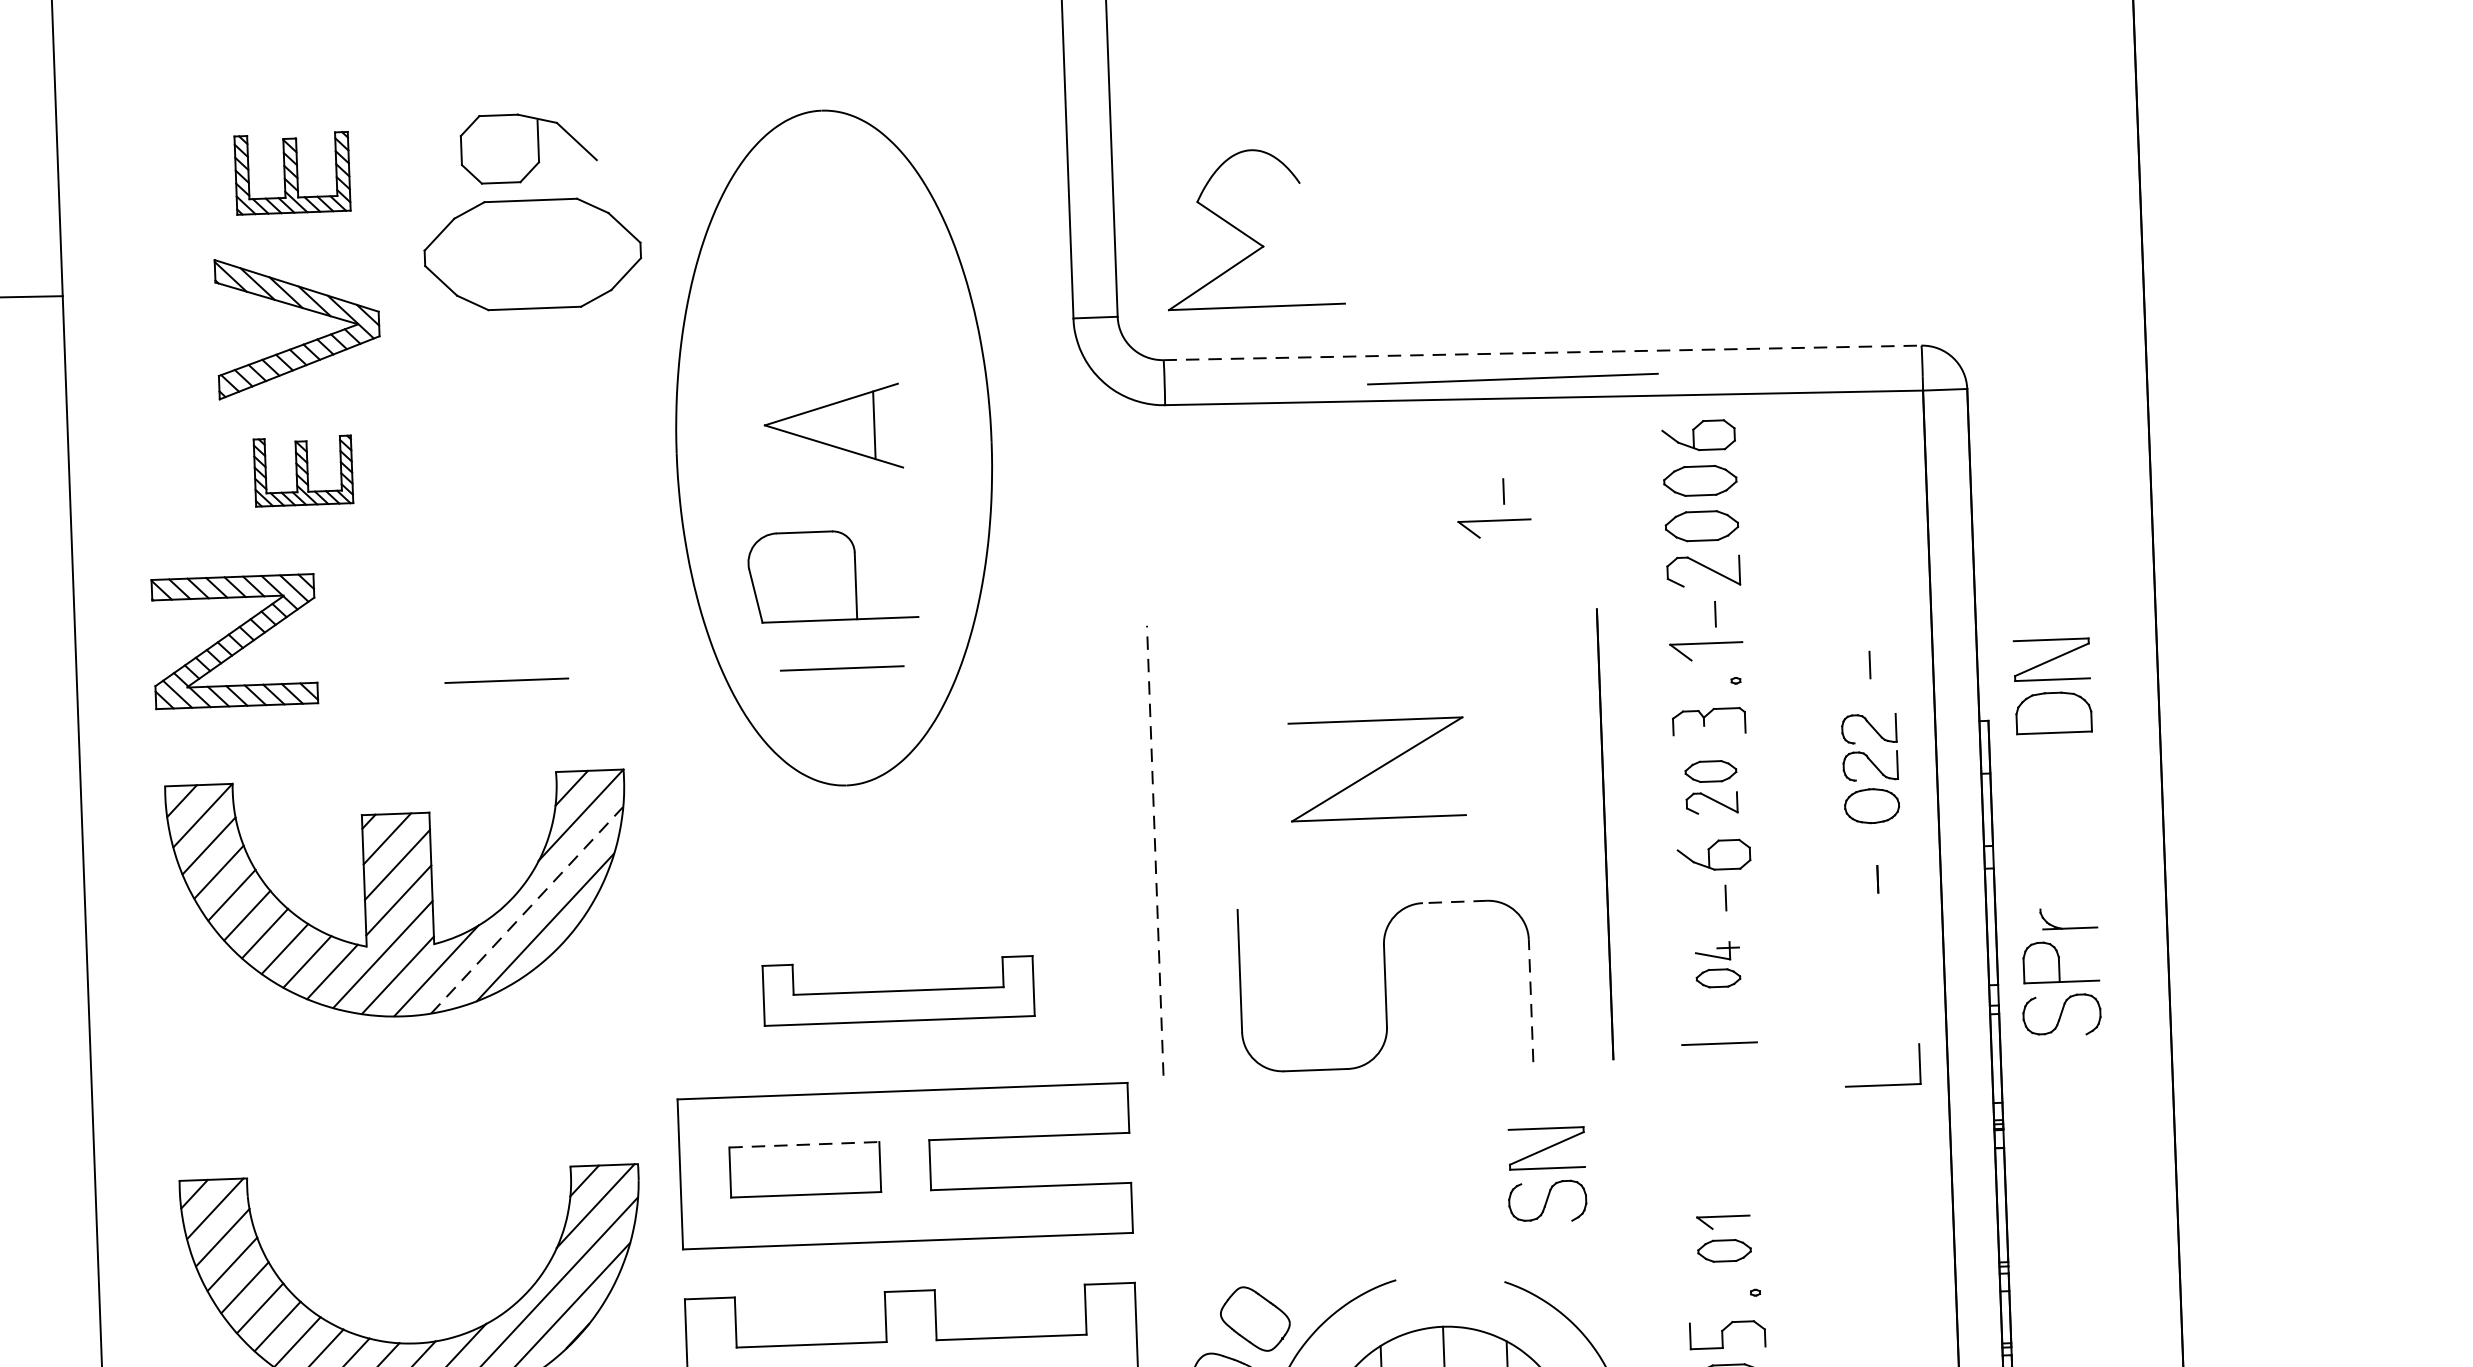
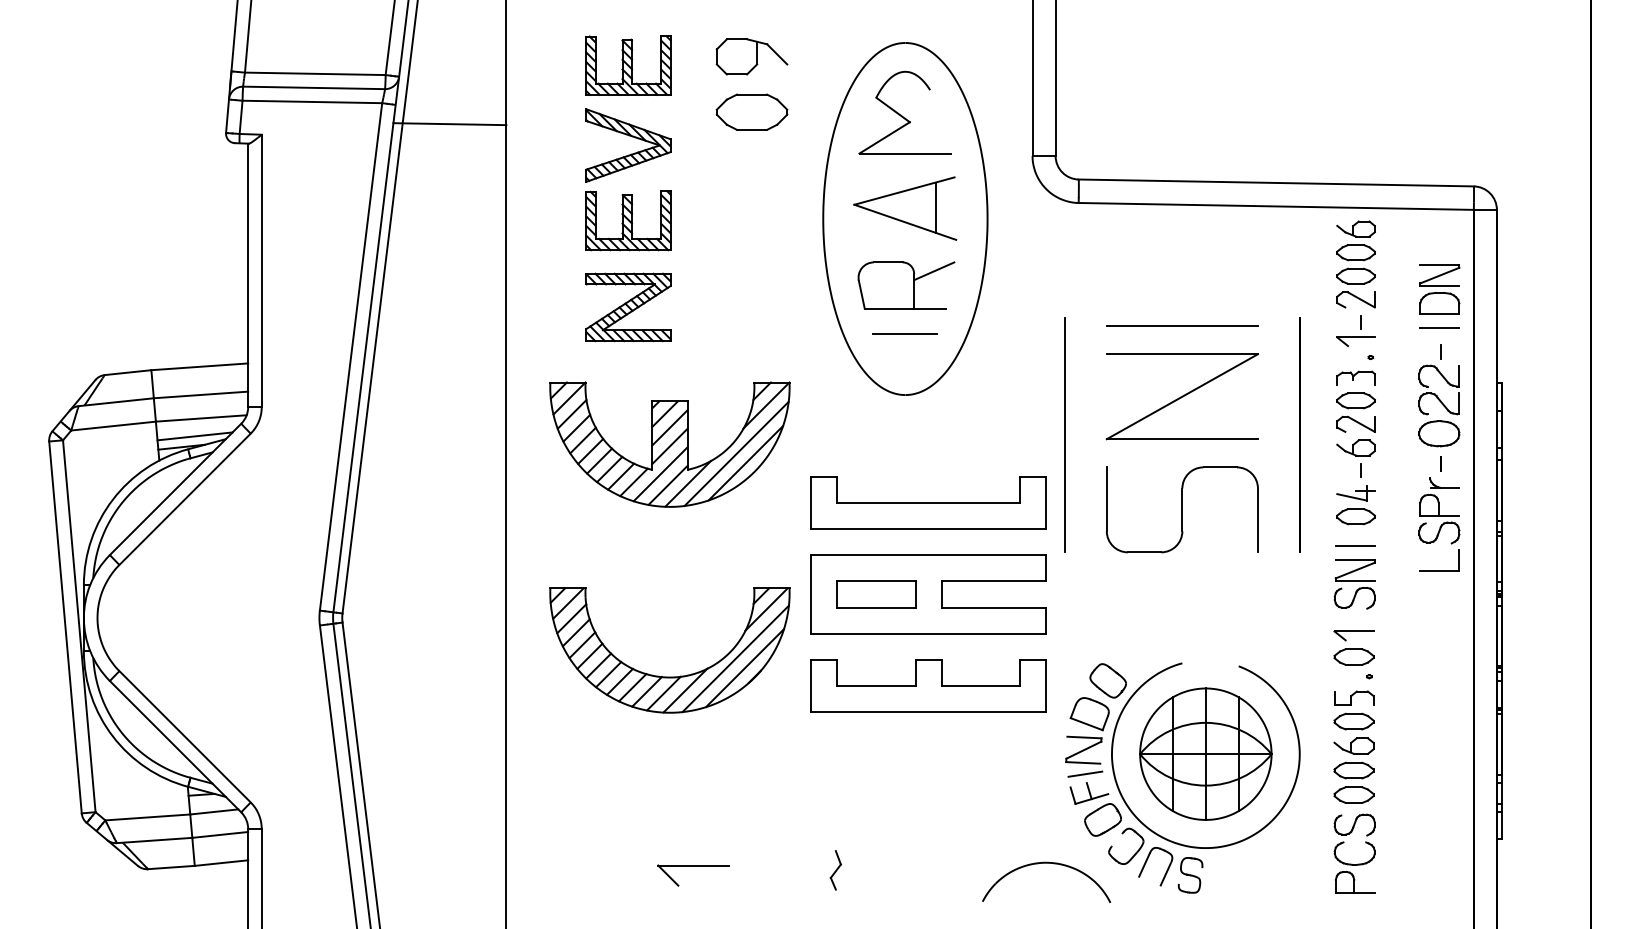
part: (292, 173) -> (628, 65), size x1.43
part: (1252, 228) -> (904, 112), moved
part: (531, 252) -> (751, 111), size x0.62
line: (1542, 351) -> (1276, 182), dashed -> solid
line: (1513, 378) -> (1182, 325), moved
part: (833, 427) -> (905, 208), size x1.43
part: (303, 470) -> (628, 220), size x1.67
part: (1492, 509) -> (1247, 263), removed
line: (893, 546) -> (934, 271), added
line: (1865, 618) -> (1439, 327), added
part: (234, 641) -> (628, 307), moved
line: (505, 679) -> (729, 333), removed
part: (2052, 686) -> (1439, 289), moved
part: (1870, 767) -> (1439, 405), size x1.43
part: (1375, 768) -> (1181, 396), size x1.67
part: (1710, 787) -> (1355, 412), size x1.43
line: (1156, 849) -> (1065, 434), dashed -> solid
line: (1455, 902) -> (1220, 467), dashed -> solid
line: (526, 909) -> (736, 453), dashed -> solid
part: (1716, 965) -> (1355, 505), size x1.67
part: (2060, 972) -> (1439, 510), moved
part: (898, 989) -> (928, 502), size x1.67
line: (1530, 1001) -> (1257, 520), dashed -> solid
line: (806, 1144) -> (877, 581), dashed -> solid
part: (1546, 1175) -> (1354, 584), moved
part: (1723, 1237) -> (1353, 647), size x1.43

